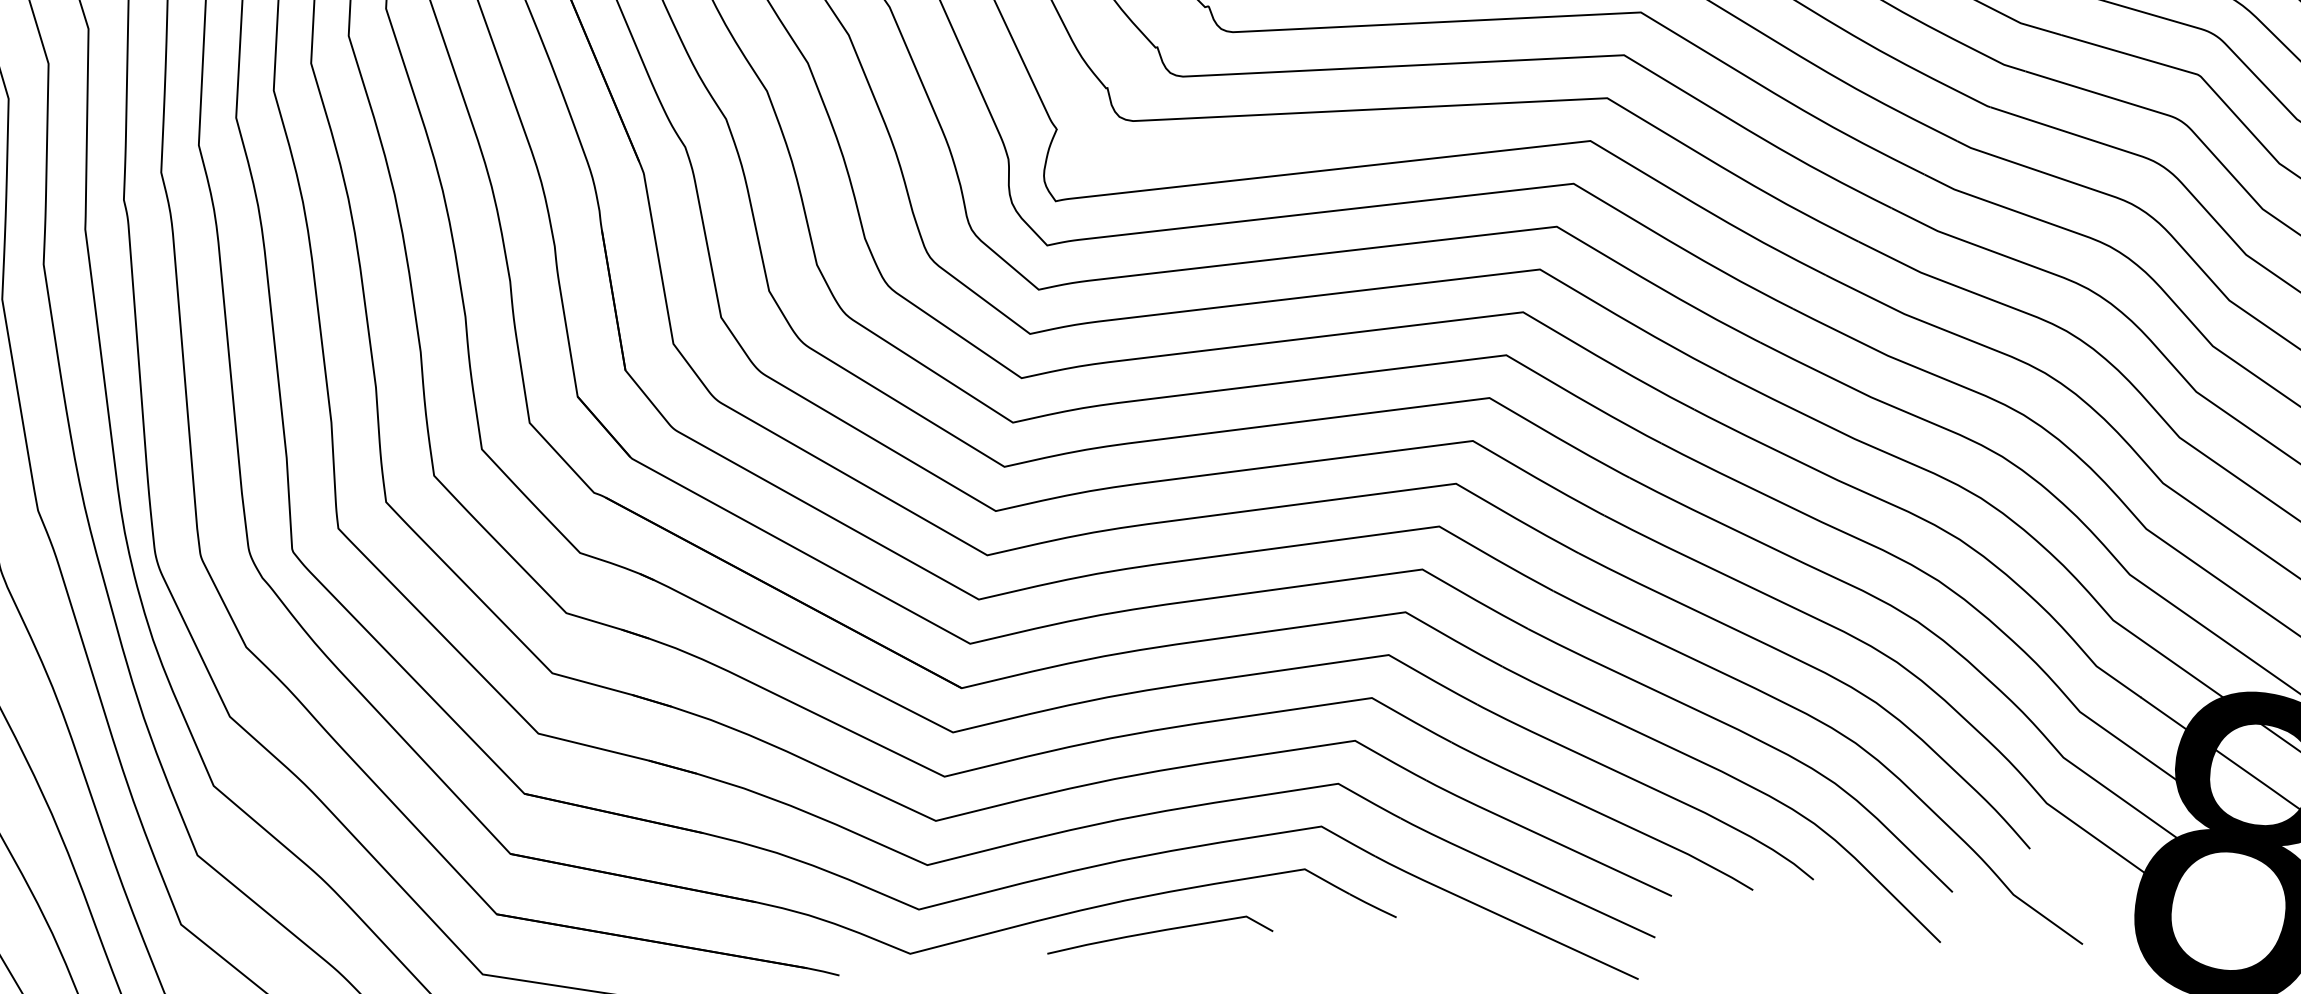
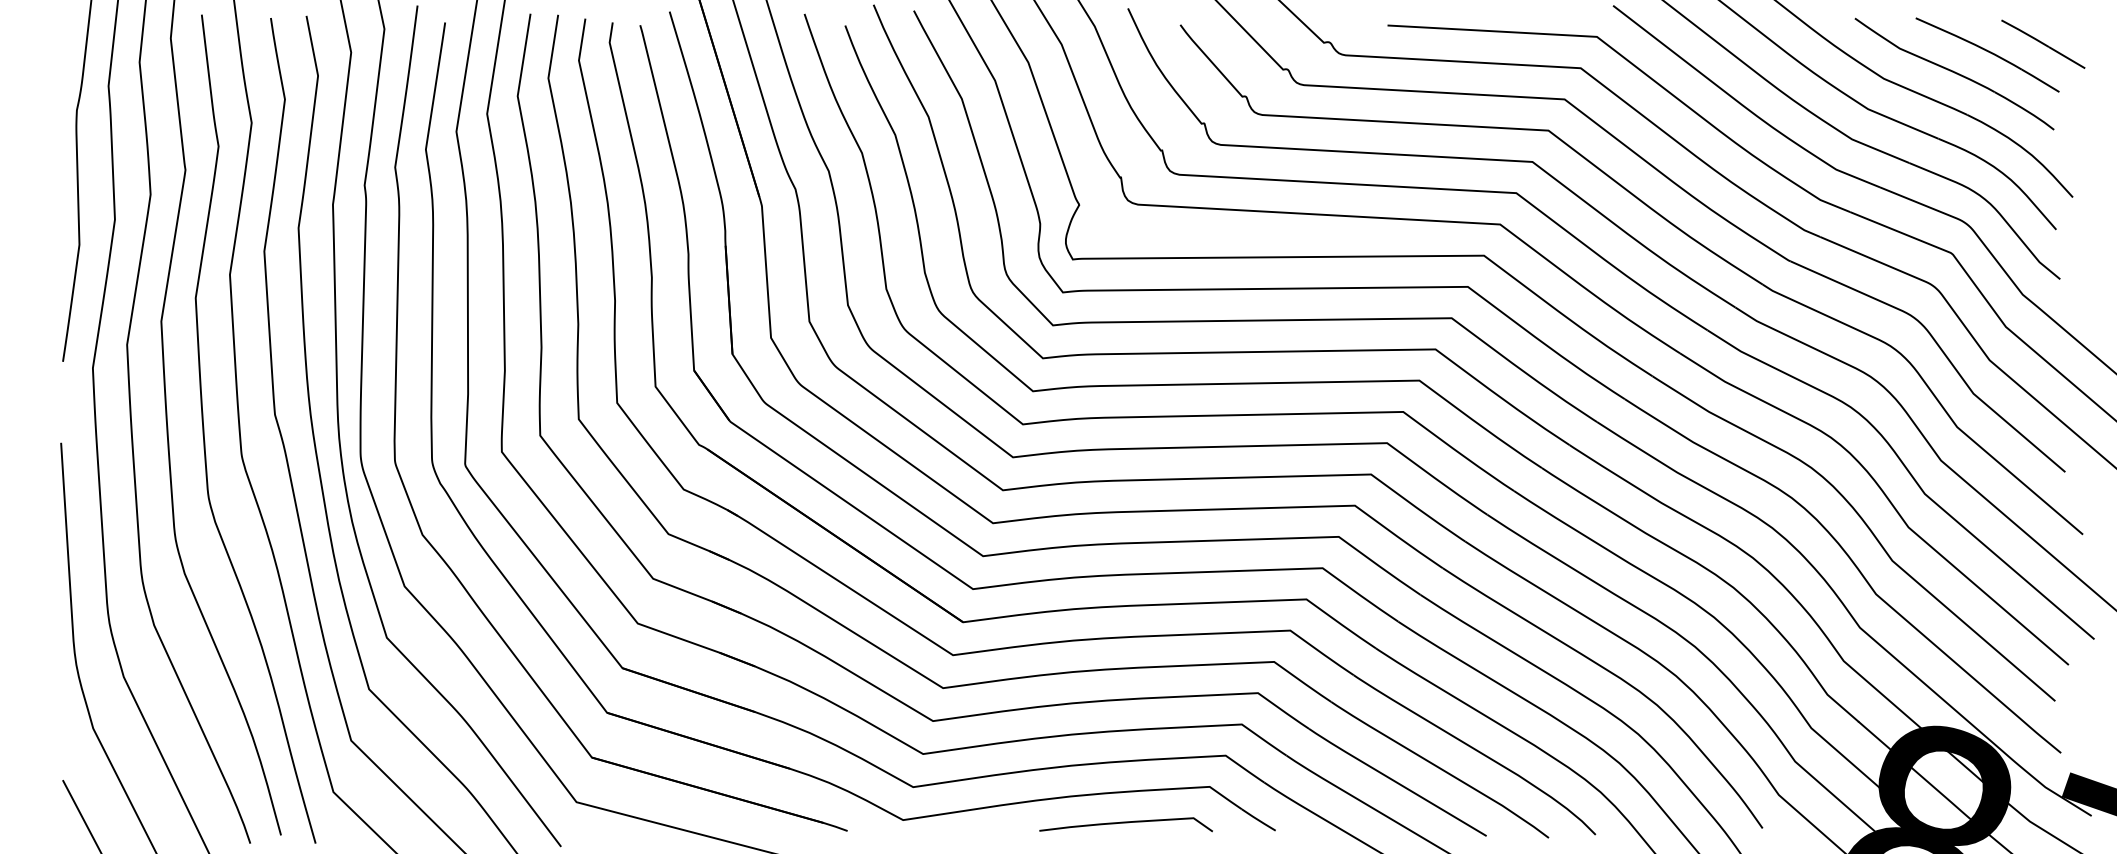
curve: (1158, 932) -> (1125, 823), moved

